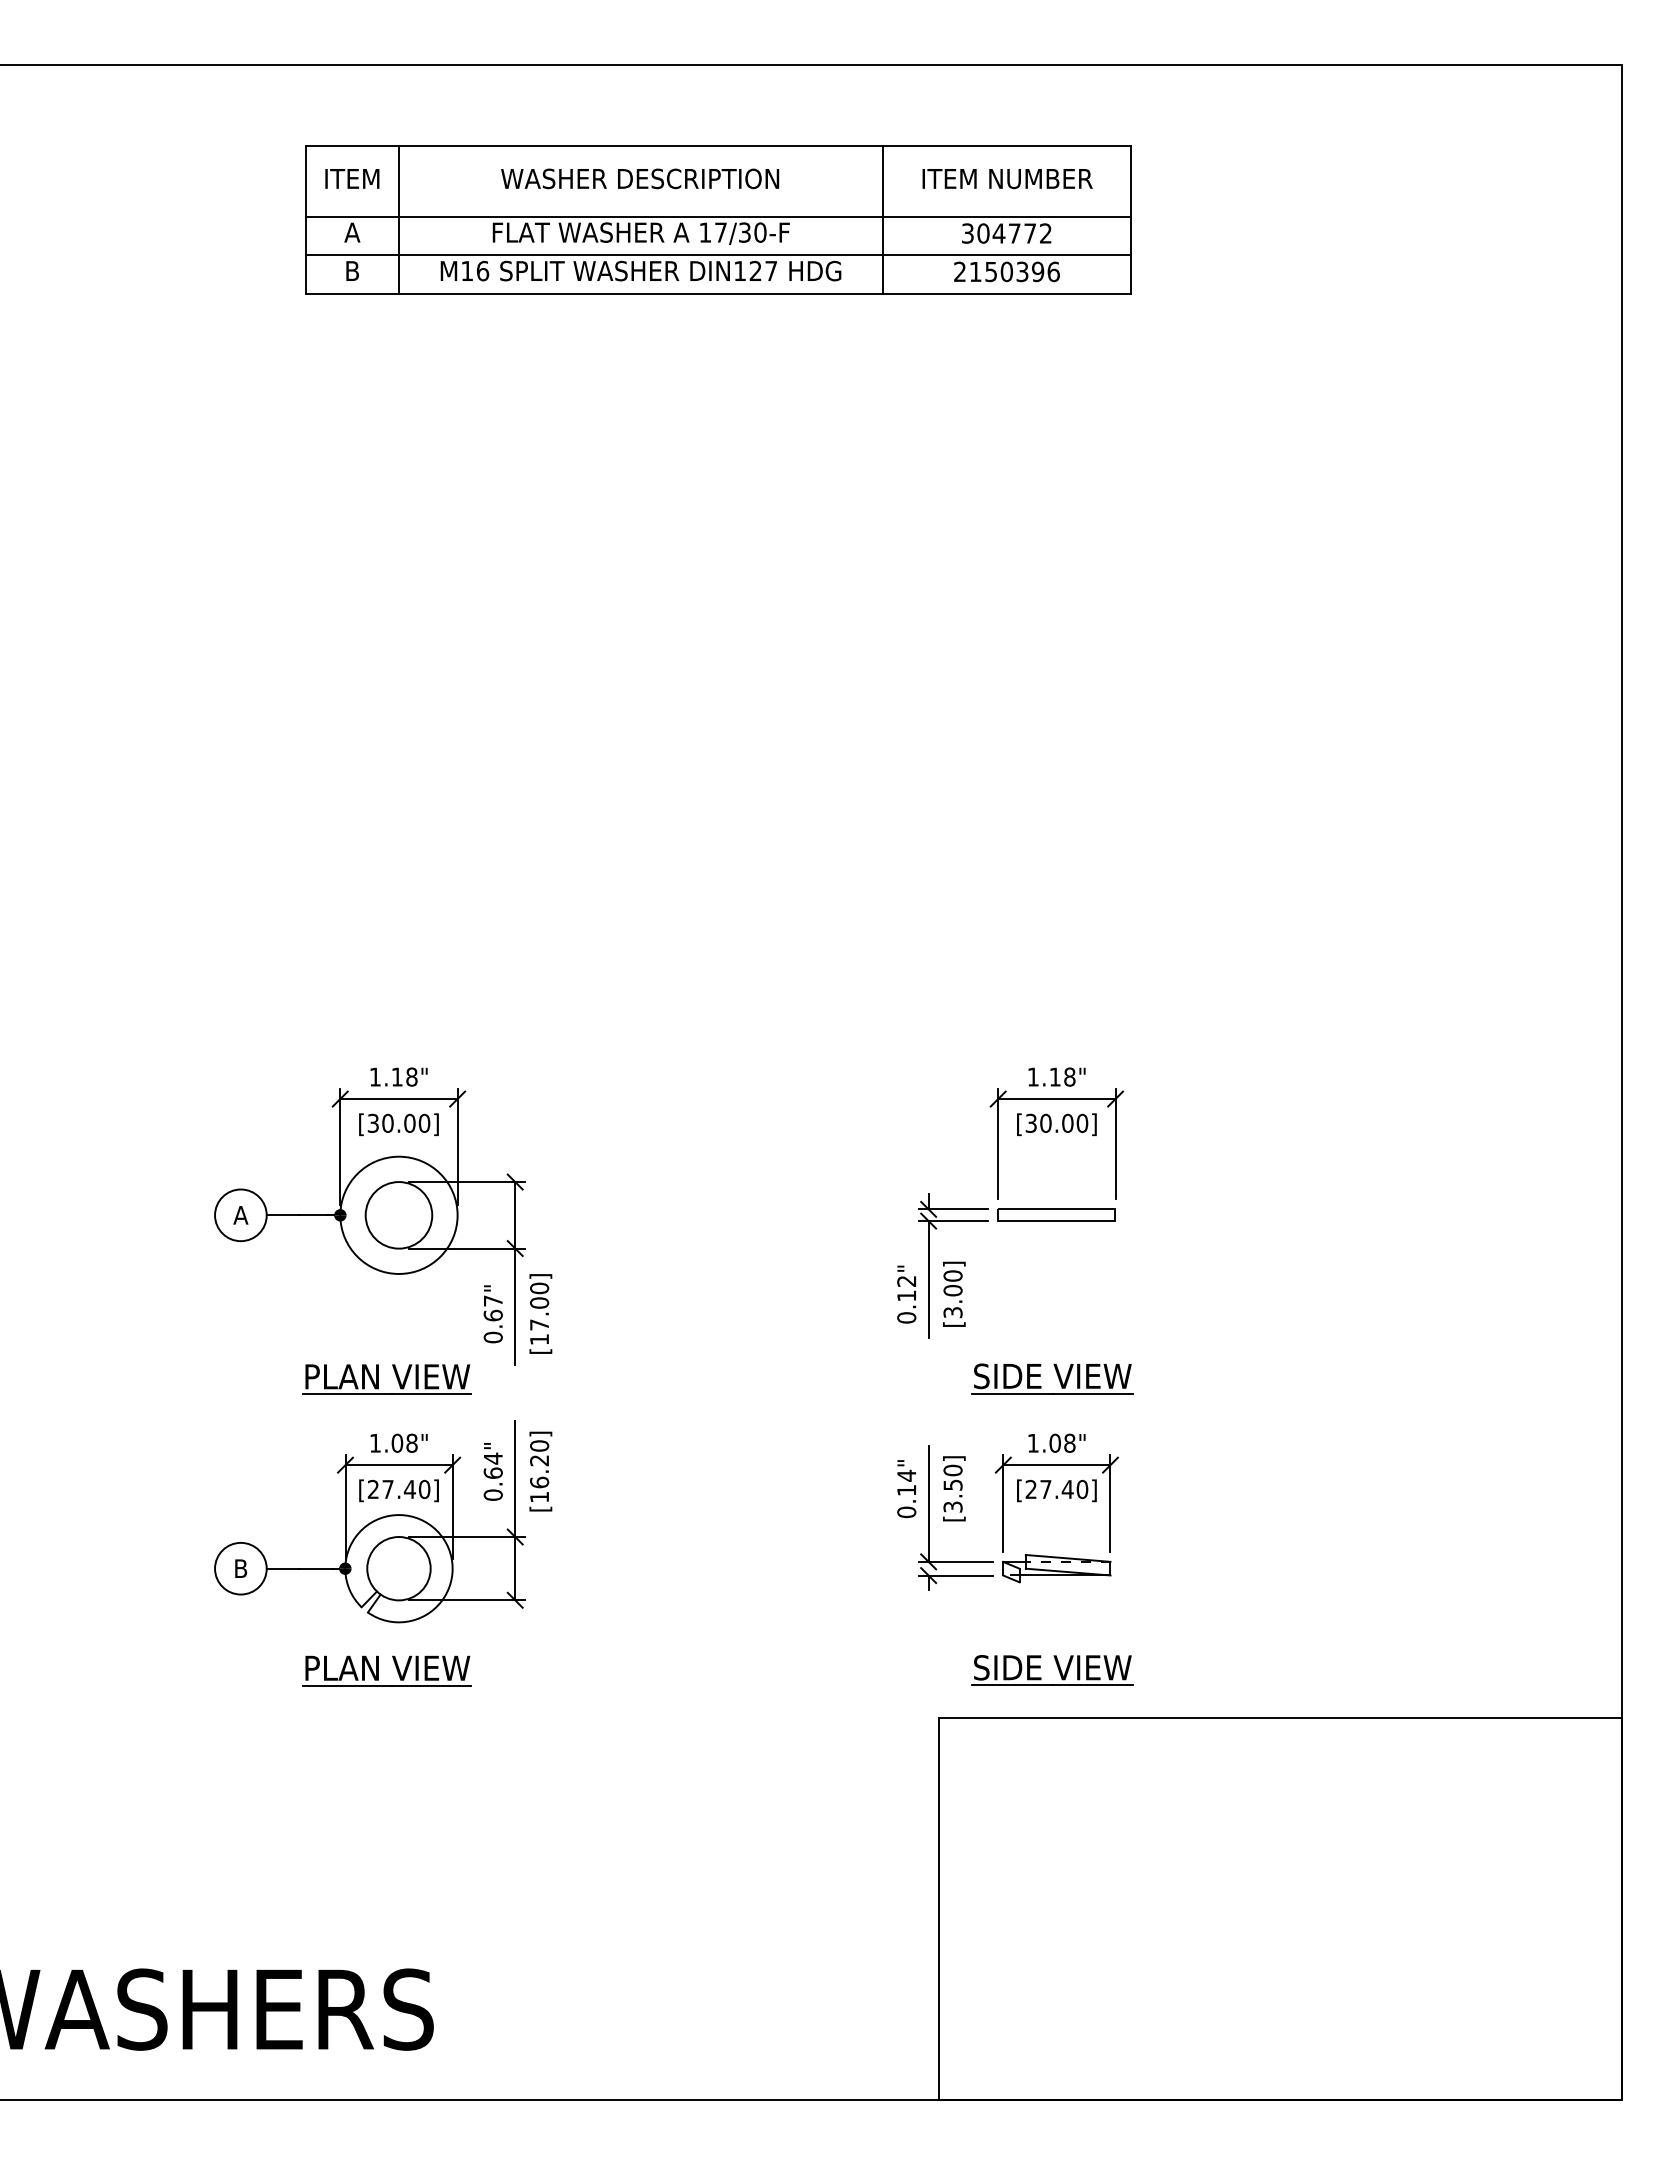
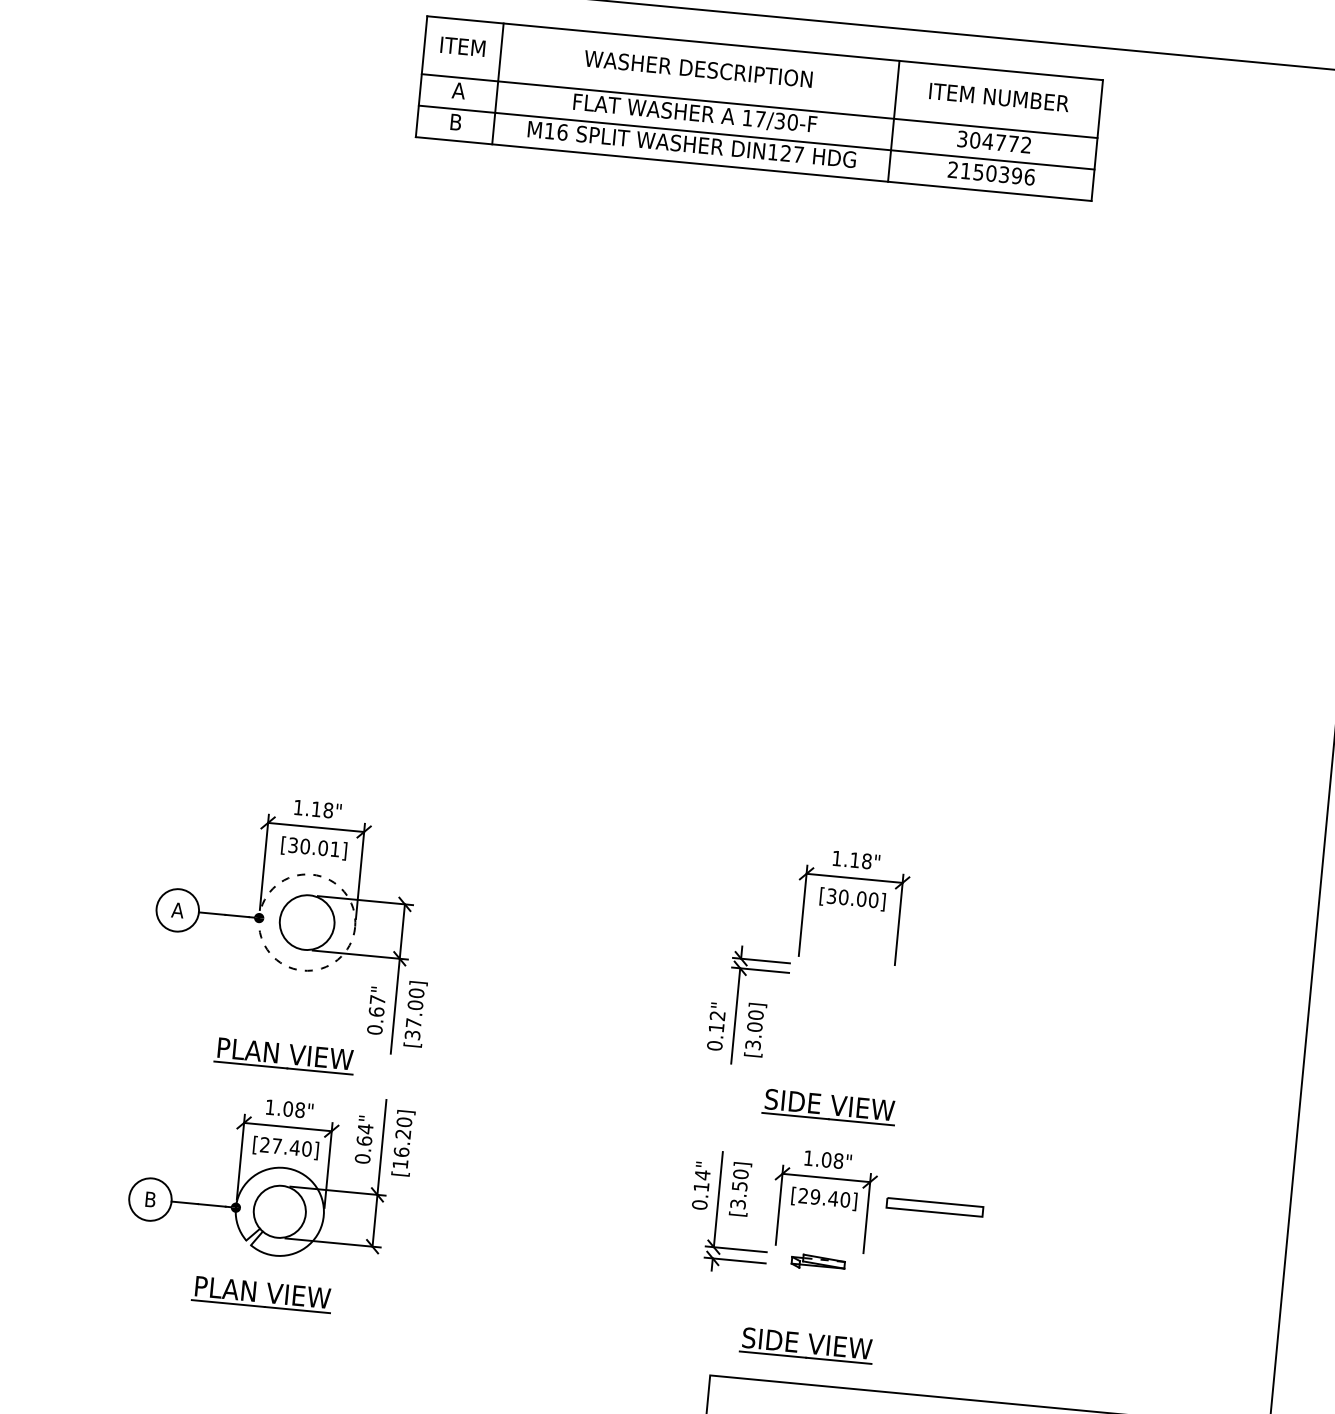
part: (718, 219) -> (759, 108), moved
text: (424, 1122) -> (335, 848), [30.00] -> [30.01]
circle: (398, 1214) -> (306, 921), solid -> dashed
part: (1056, 1214) -> (934, 1206), moved
text: (539, 1339) -> (412, 1035), [17.00] -> [37.00]
text: (1045, 1489) -> (815, 1197), [27.40] -> [29.40]
part: (1056, 1568) -> (818, 1262), size x0.6

